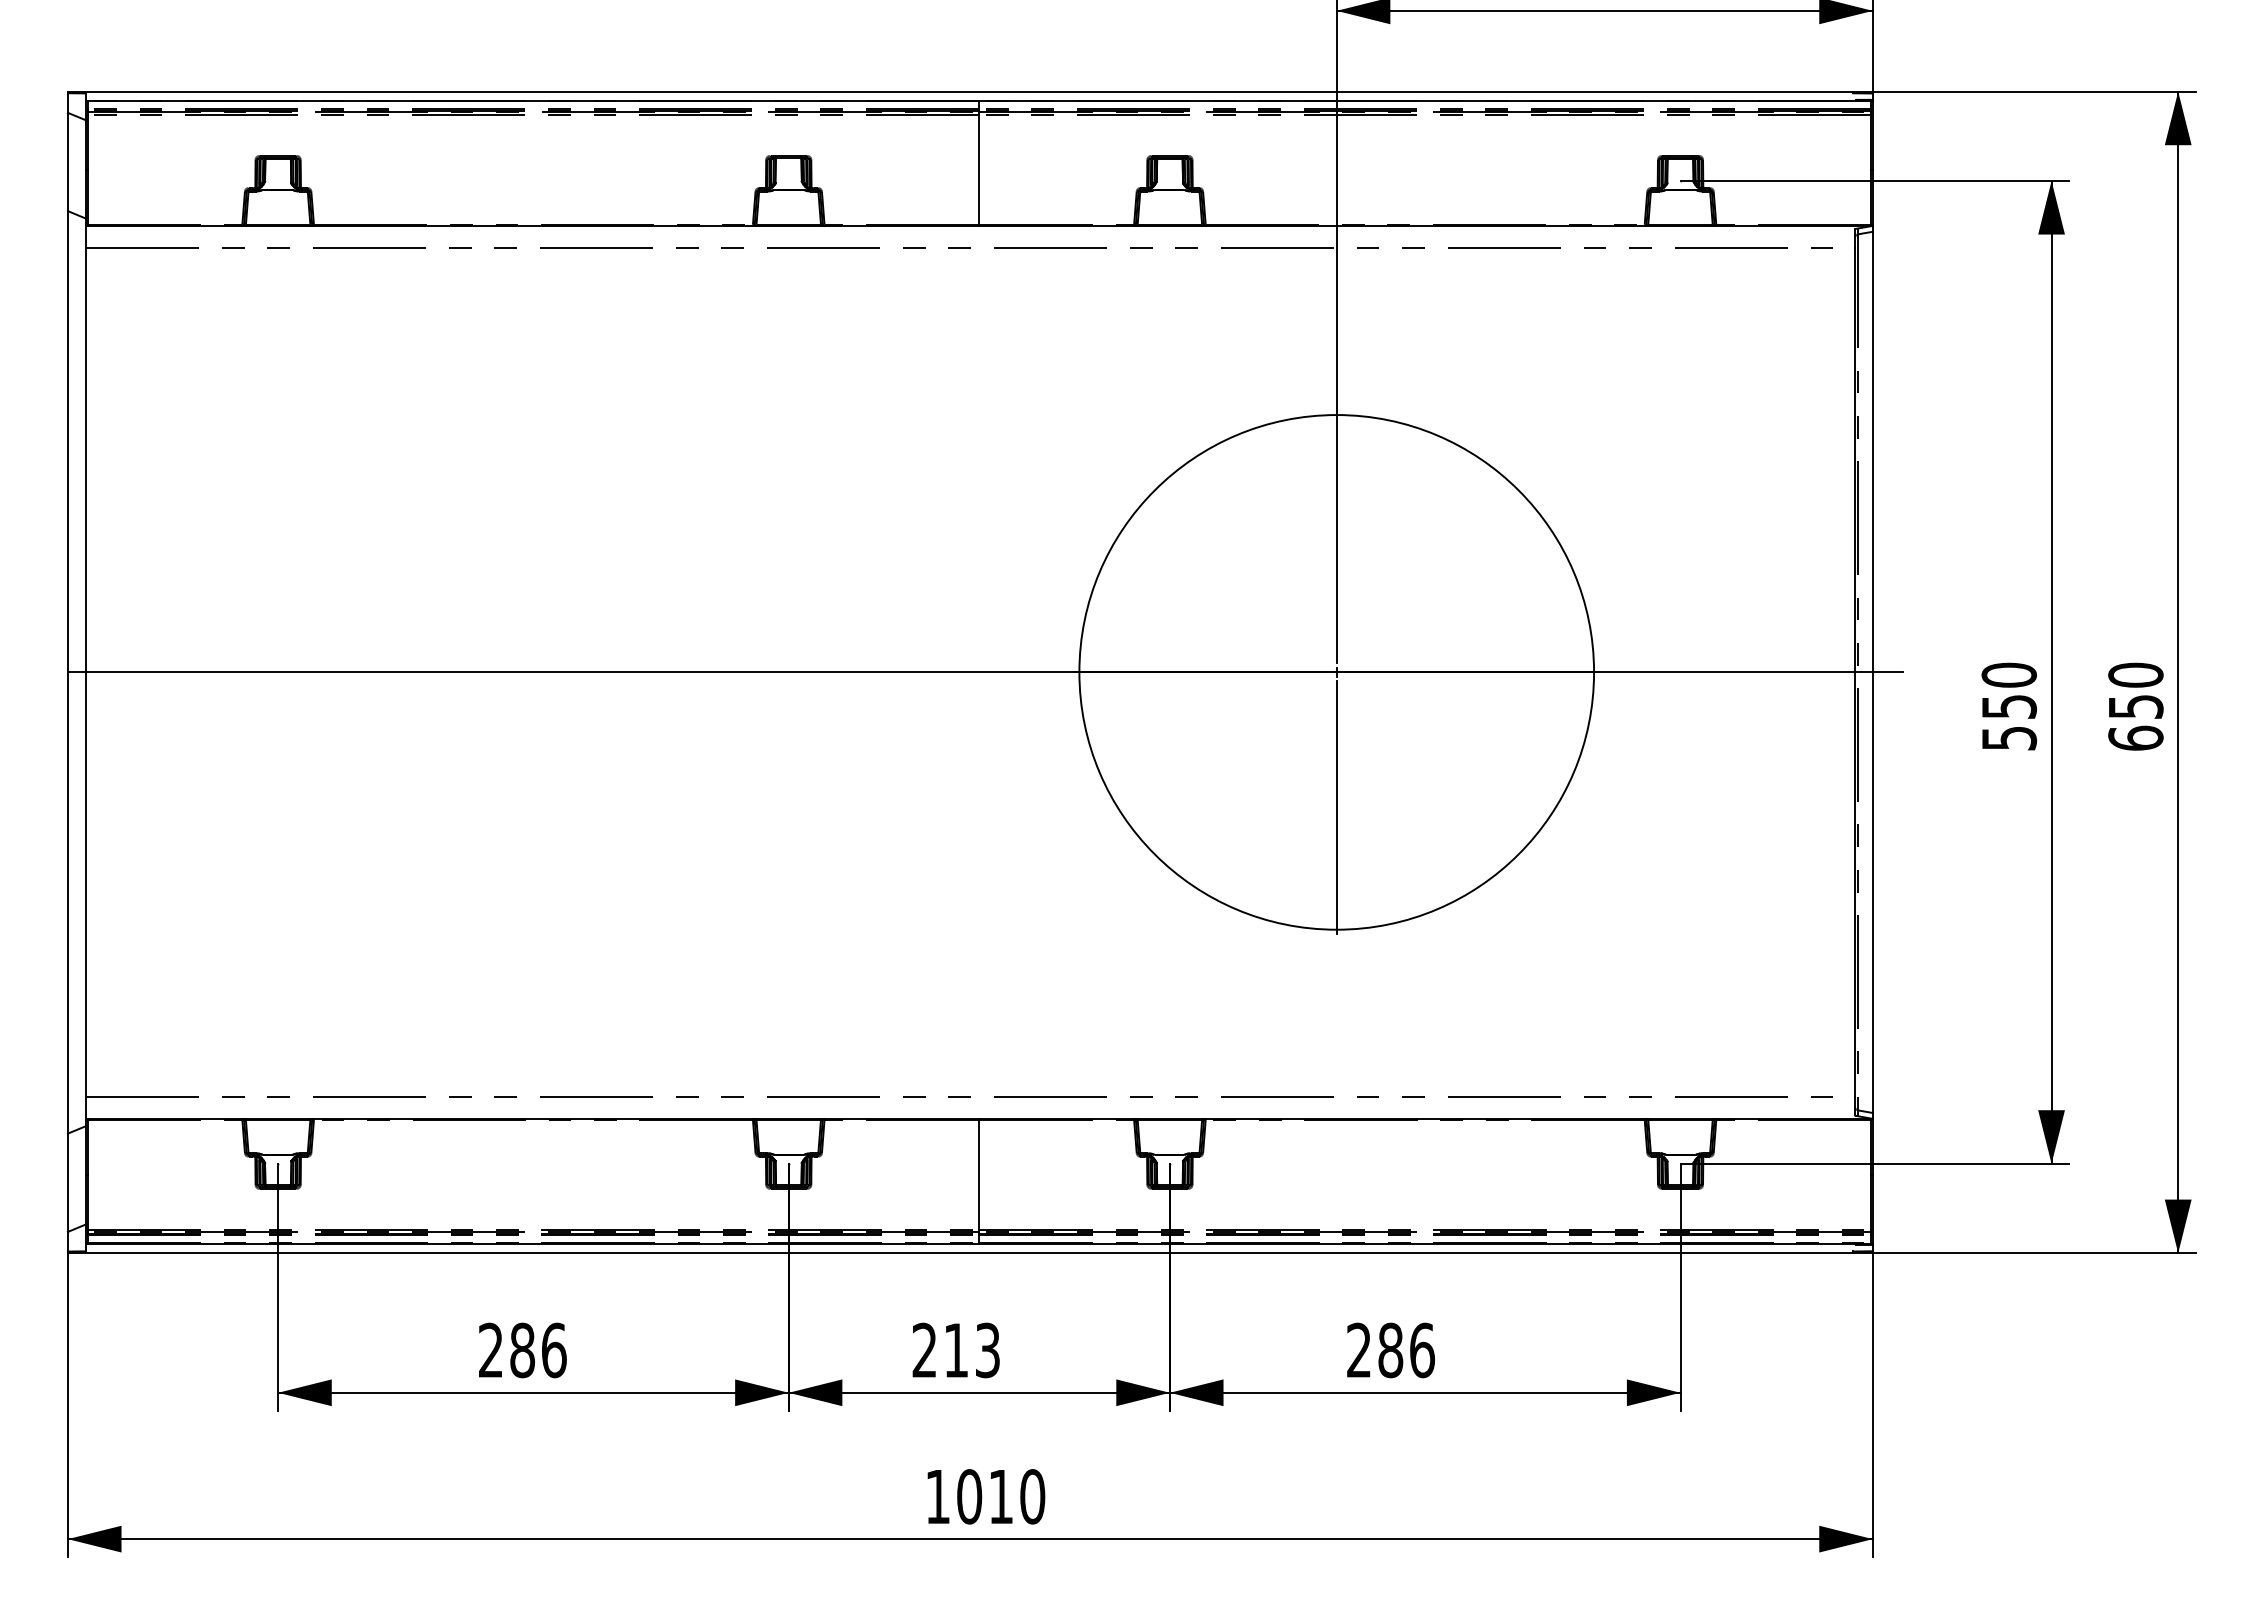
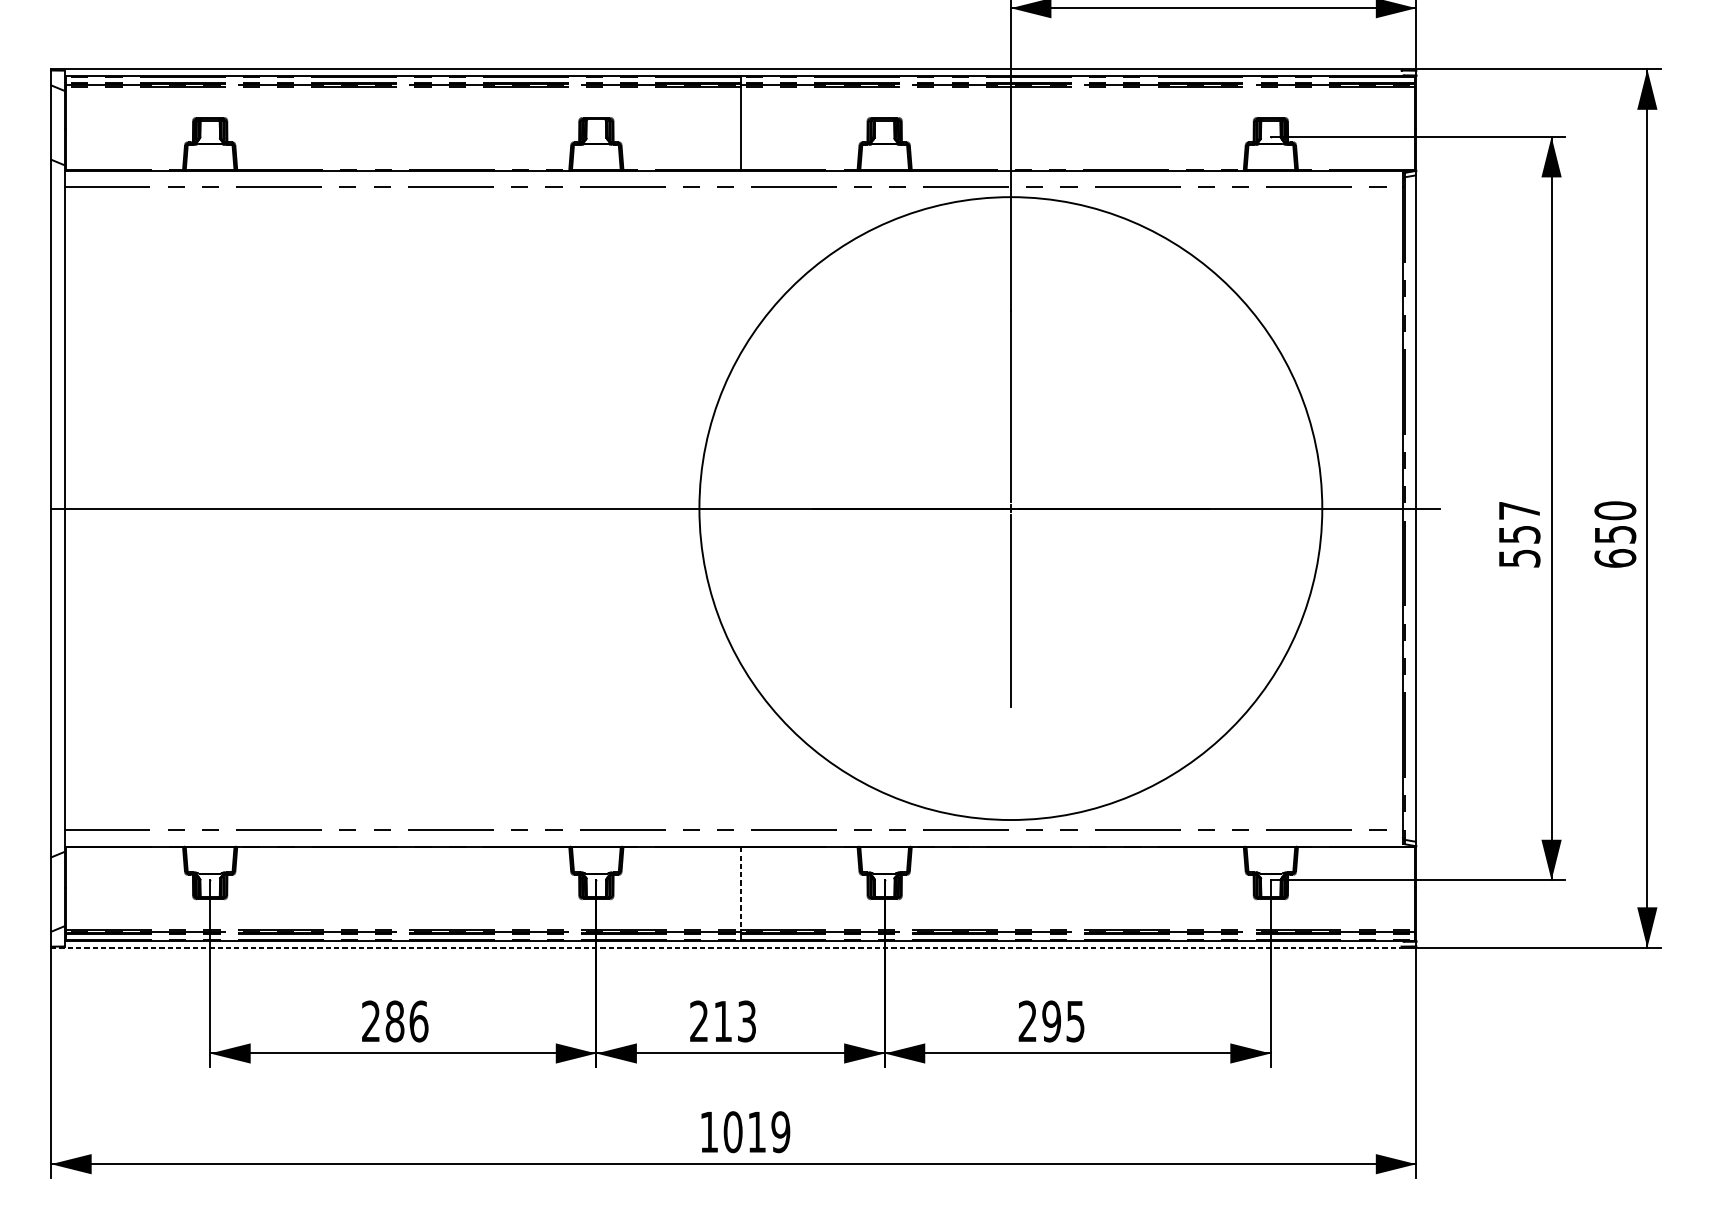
circle: (1336, 672) -> (1010, 508), size x1.6
text: (2009, 674) -> (1519, 510), 550 -> 557
line: (979, 1174) -> (740, 888), solid -> dashed
line: (960, 1253) -> (726, 948), solid -> dashed
text: (1406, 1350) -> (1063, 1021), 286 -> 295
text: (1032, 1496) -> (780, 1131), 1010 -> 1019

